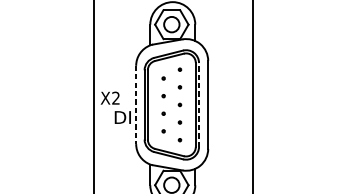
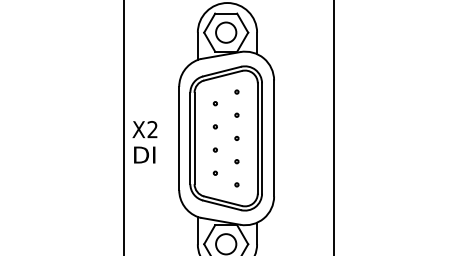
line: (136, 104) -> (179, 138), dashed -> solid
line: (199, 104) -> (262, 137), dashed -> solid
text: (122, 117) -> (144, 154), moved

